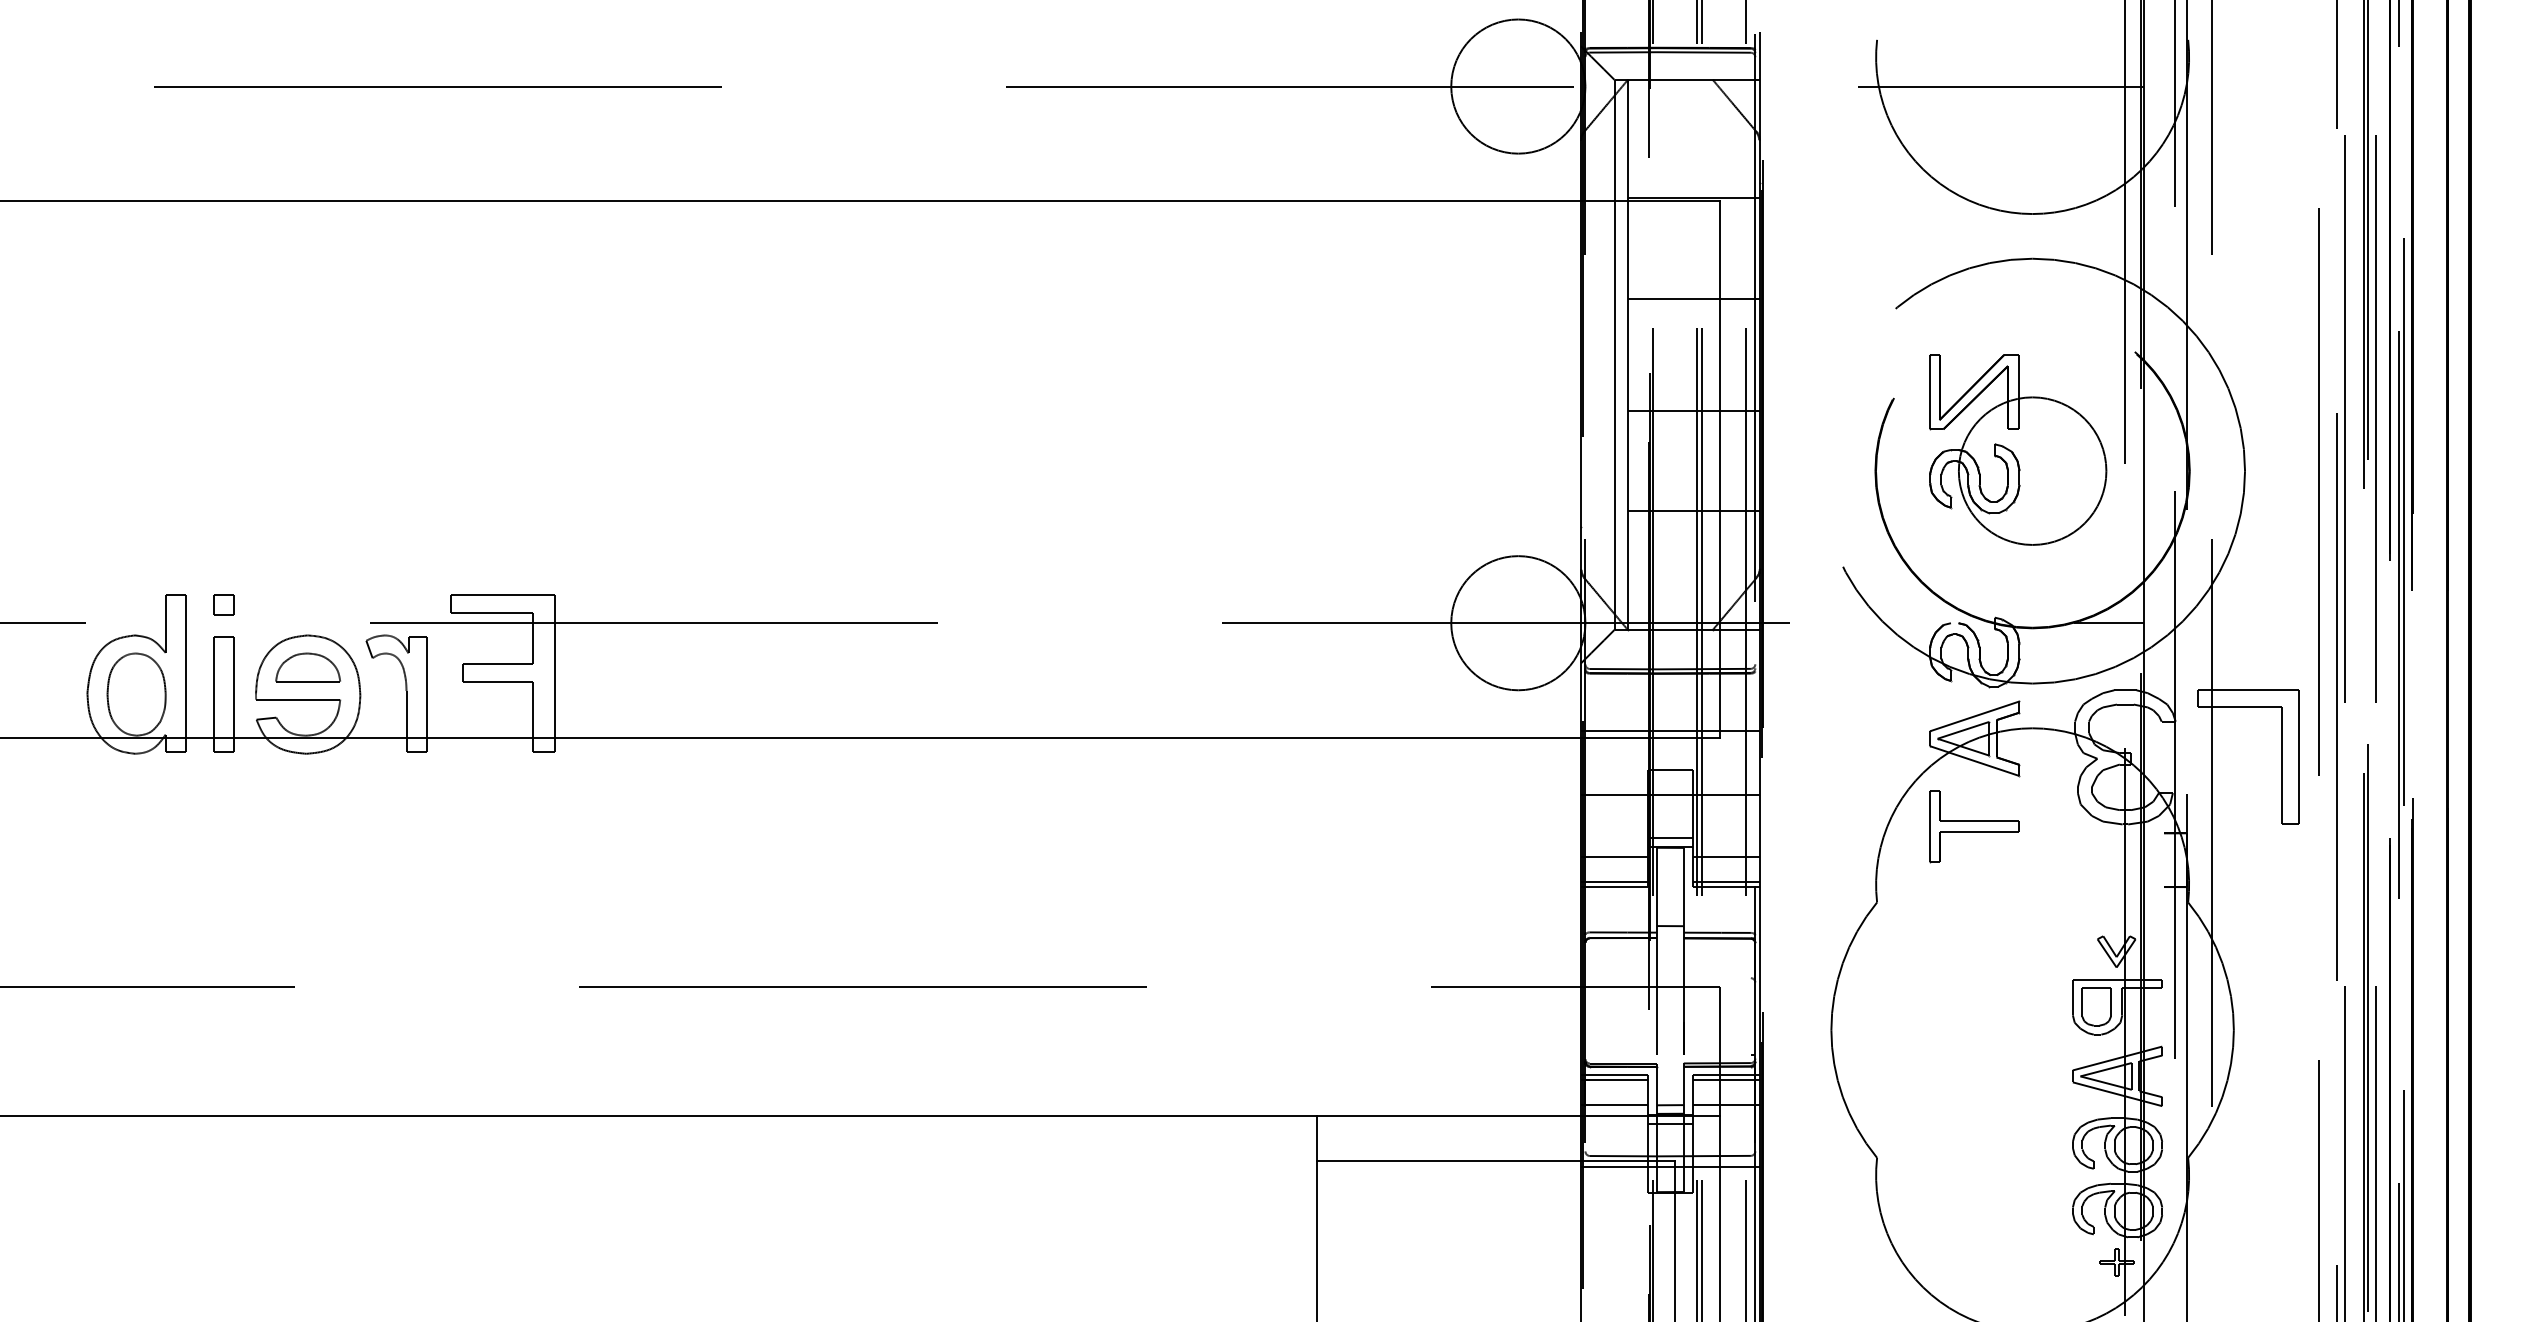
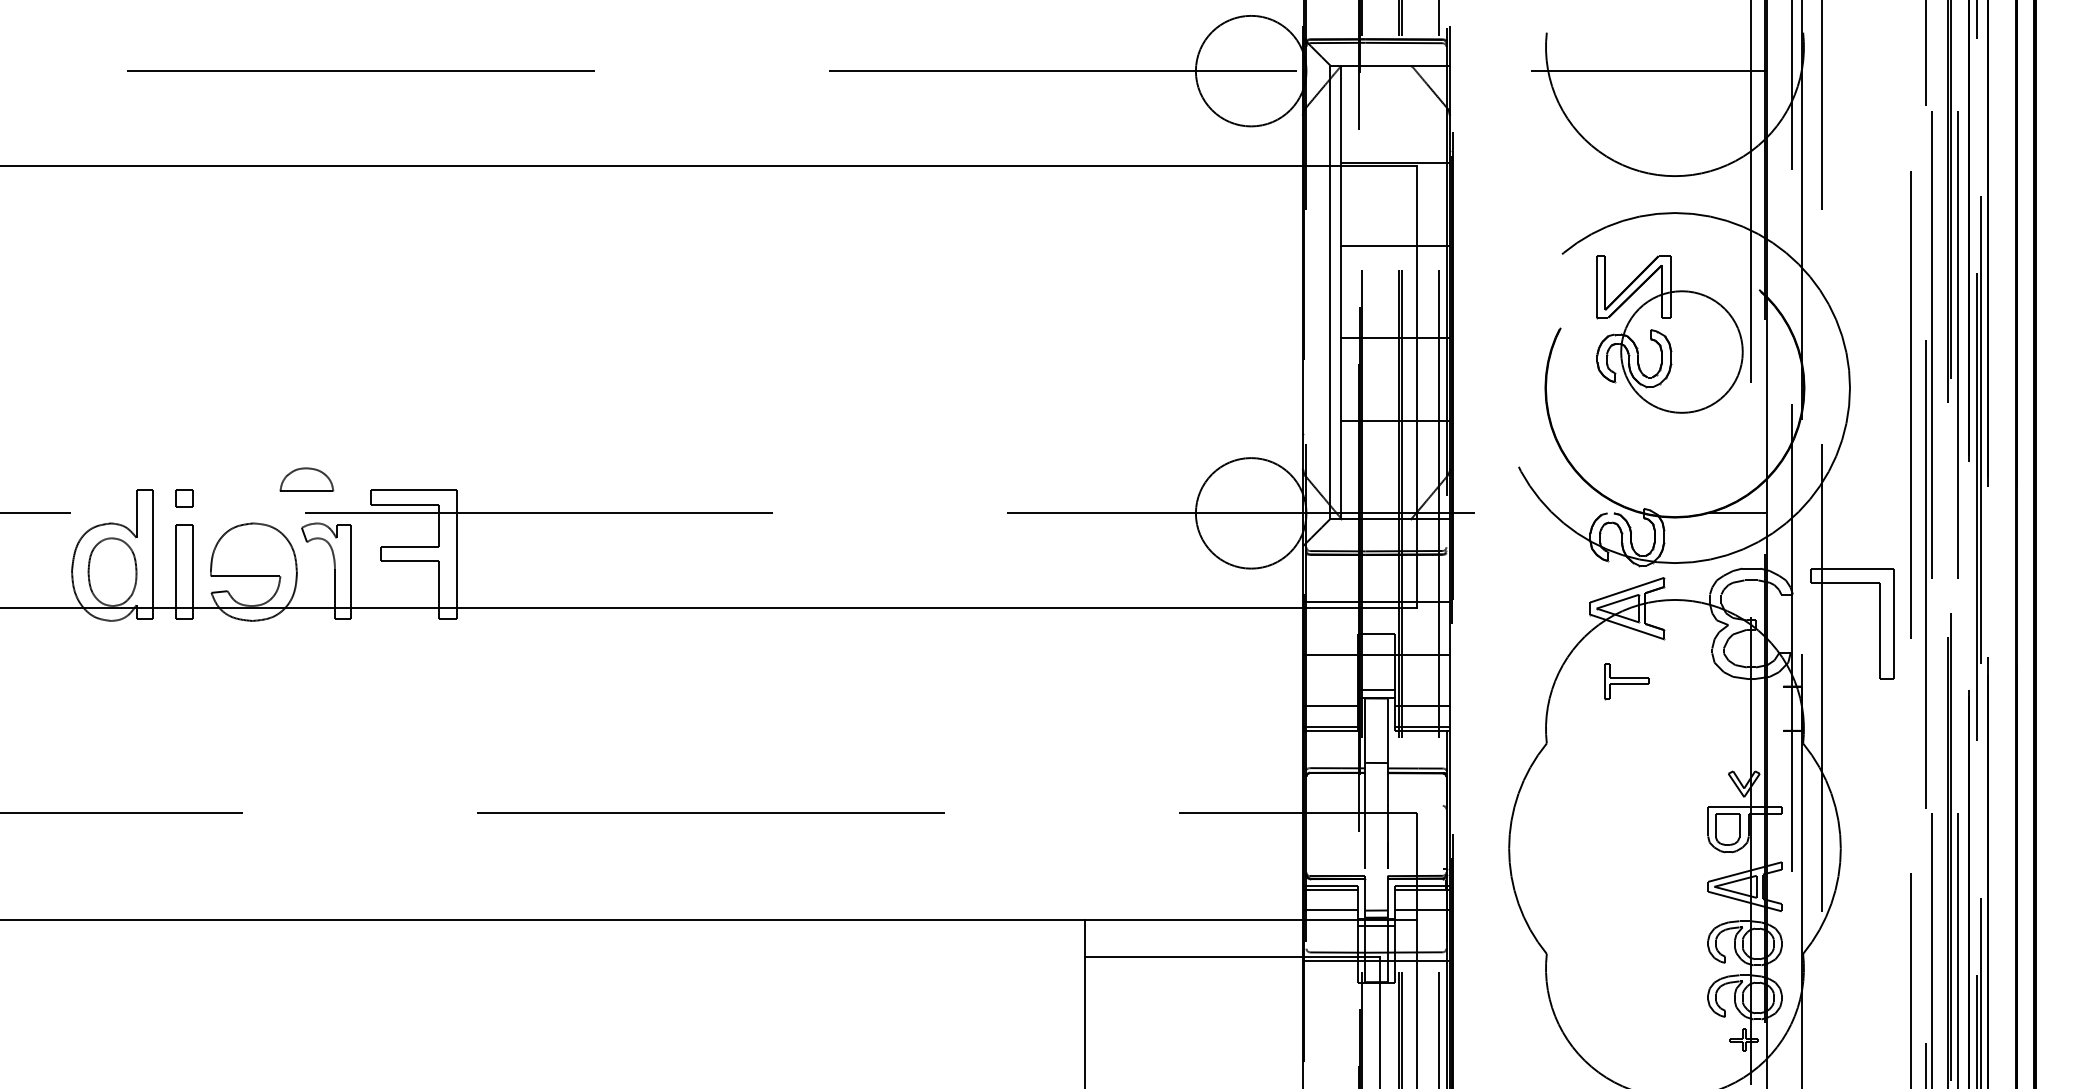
part: (2017, 449) -> (1669, 334), moved
part: (307, 667) -> (306, 479), moved
part: (1973, 827) -> (1626, 681), size x0.6

